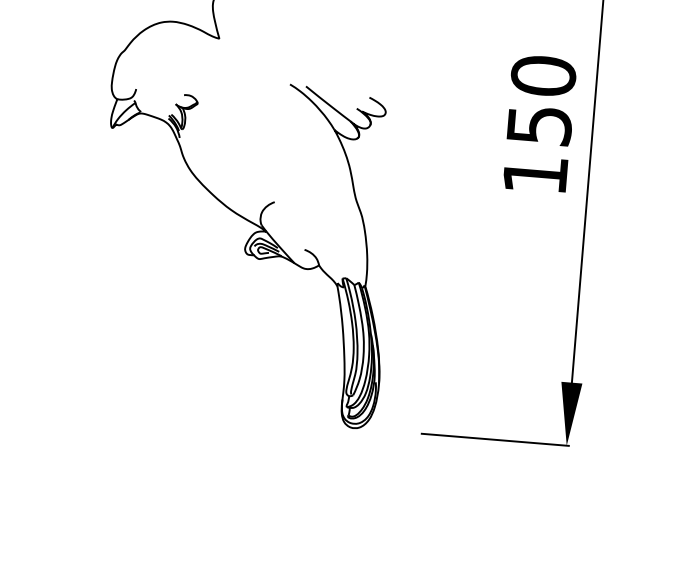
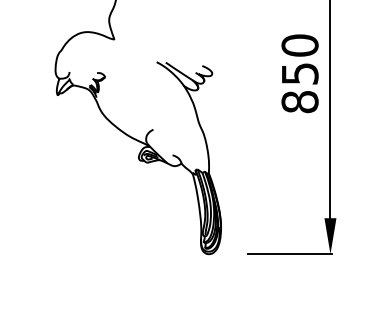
text: (534, 175) -> (299, 102), 150 -> 850

